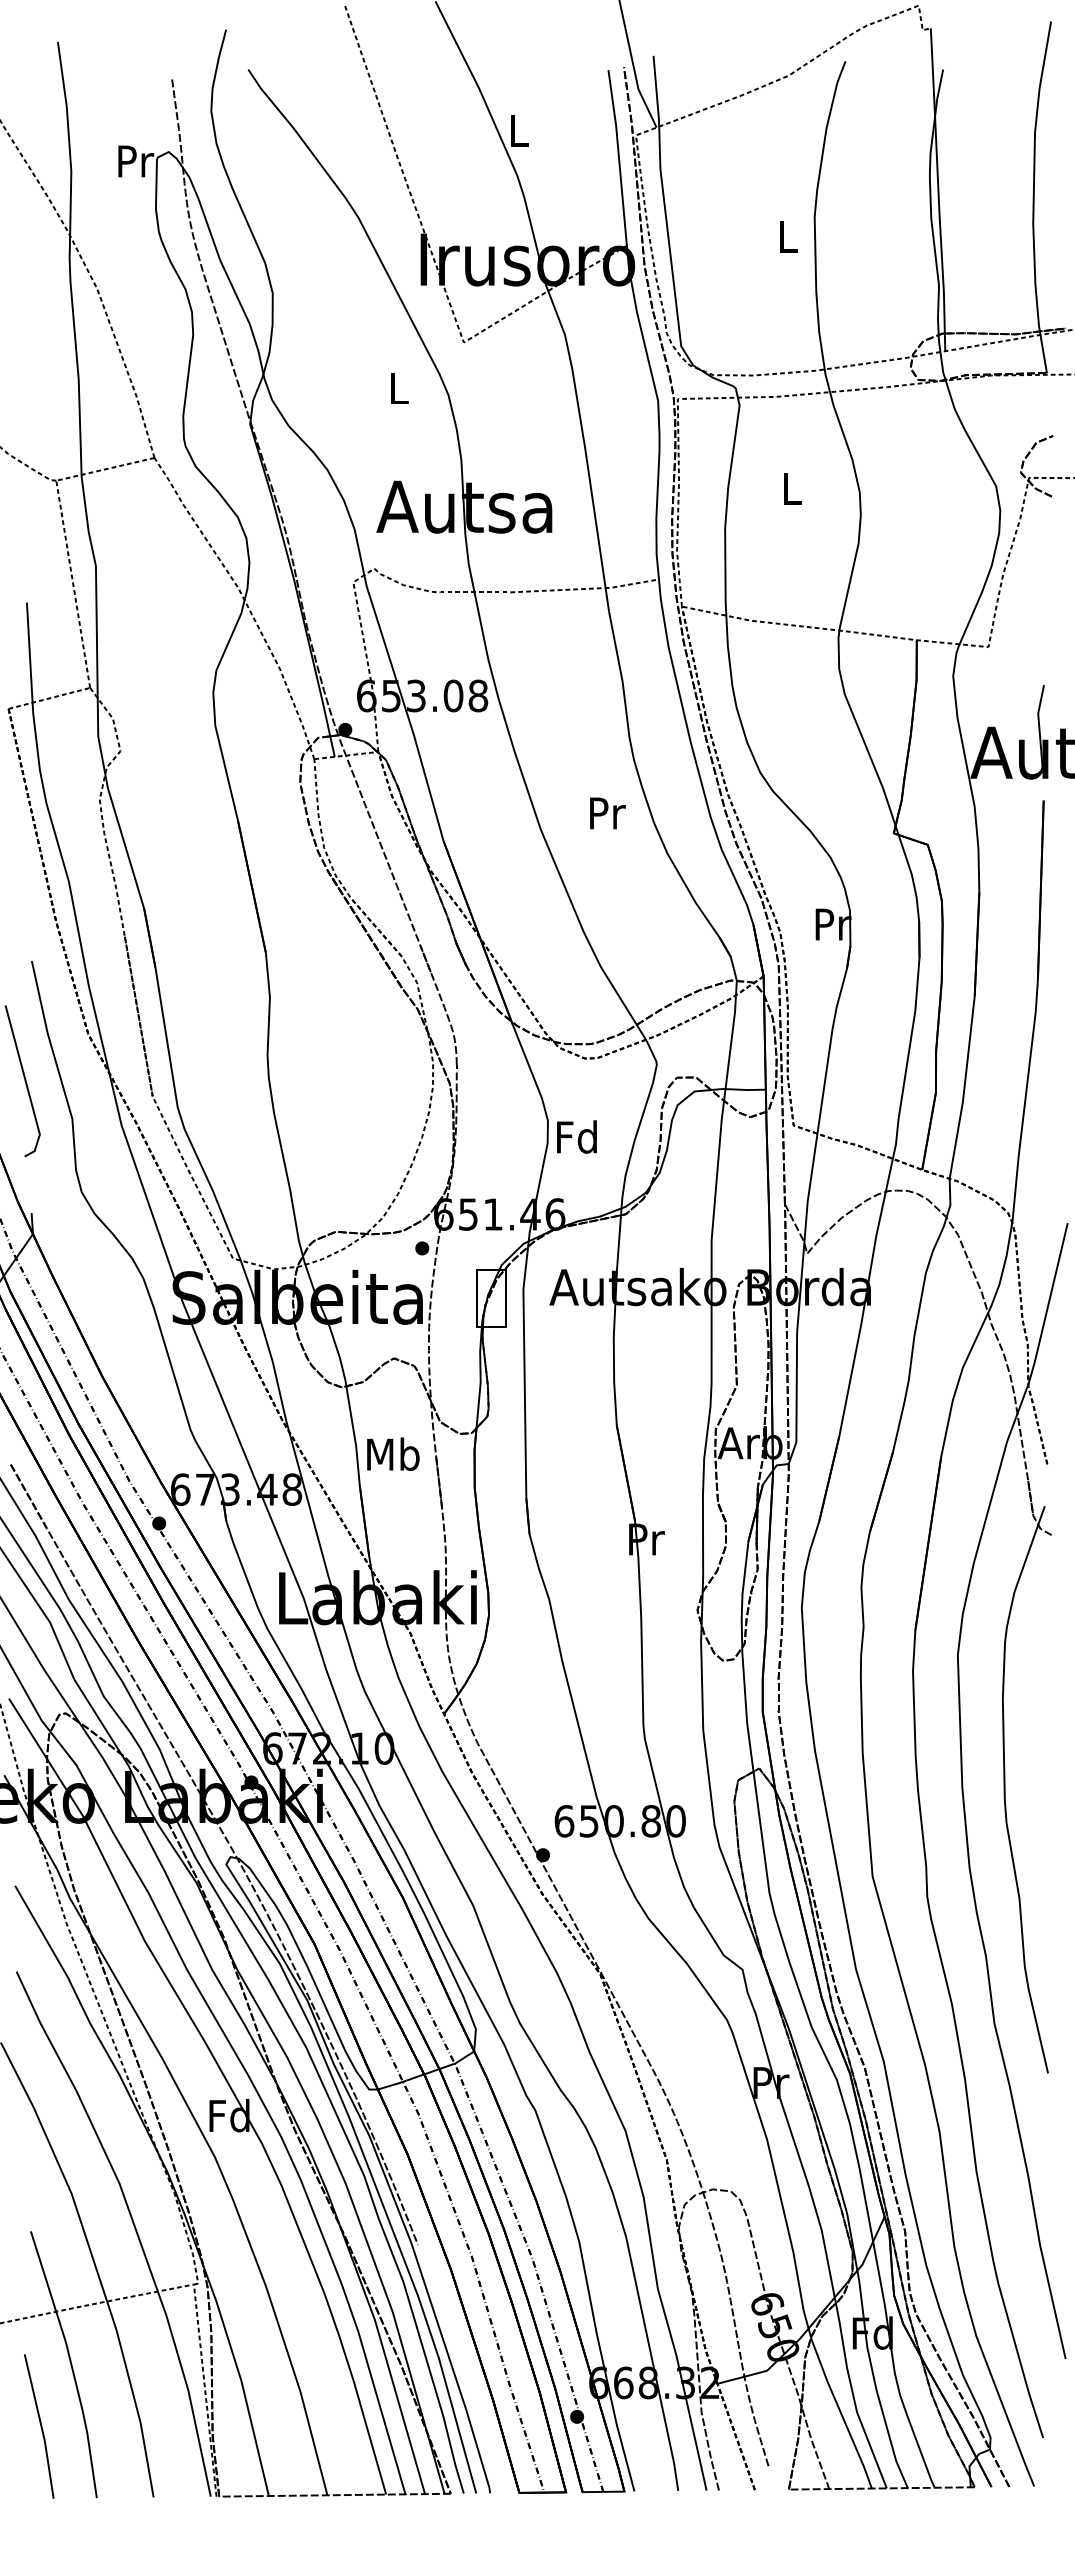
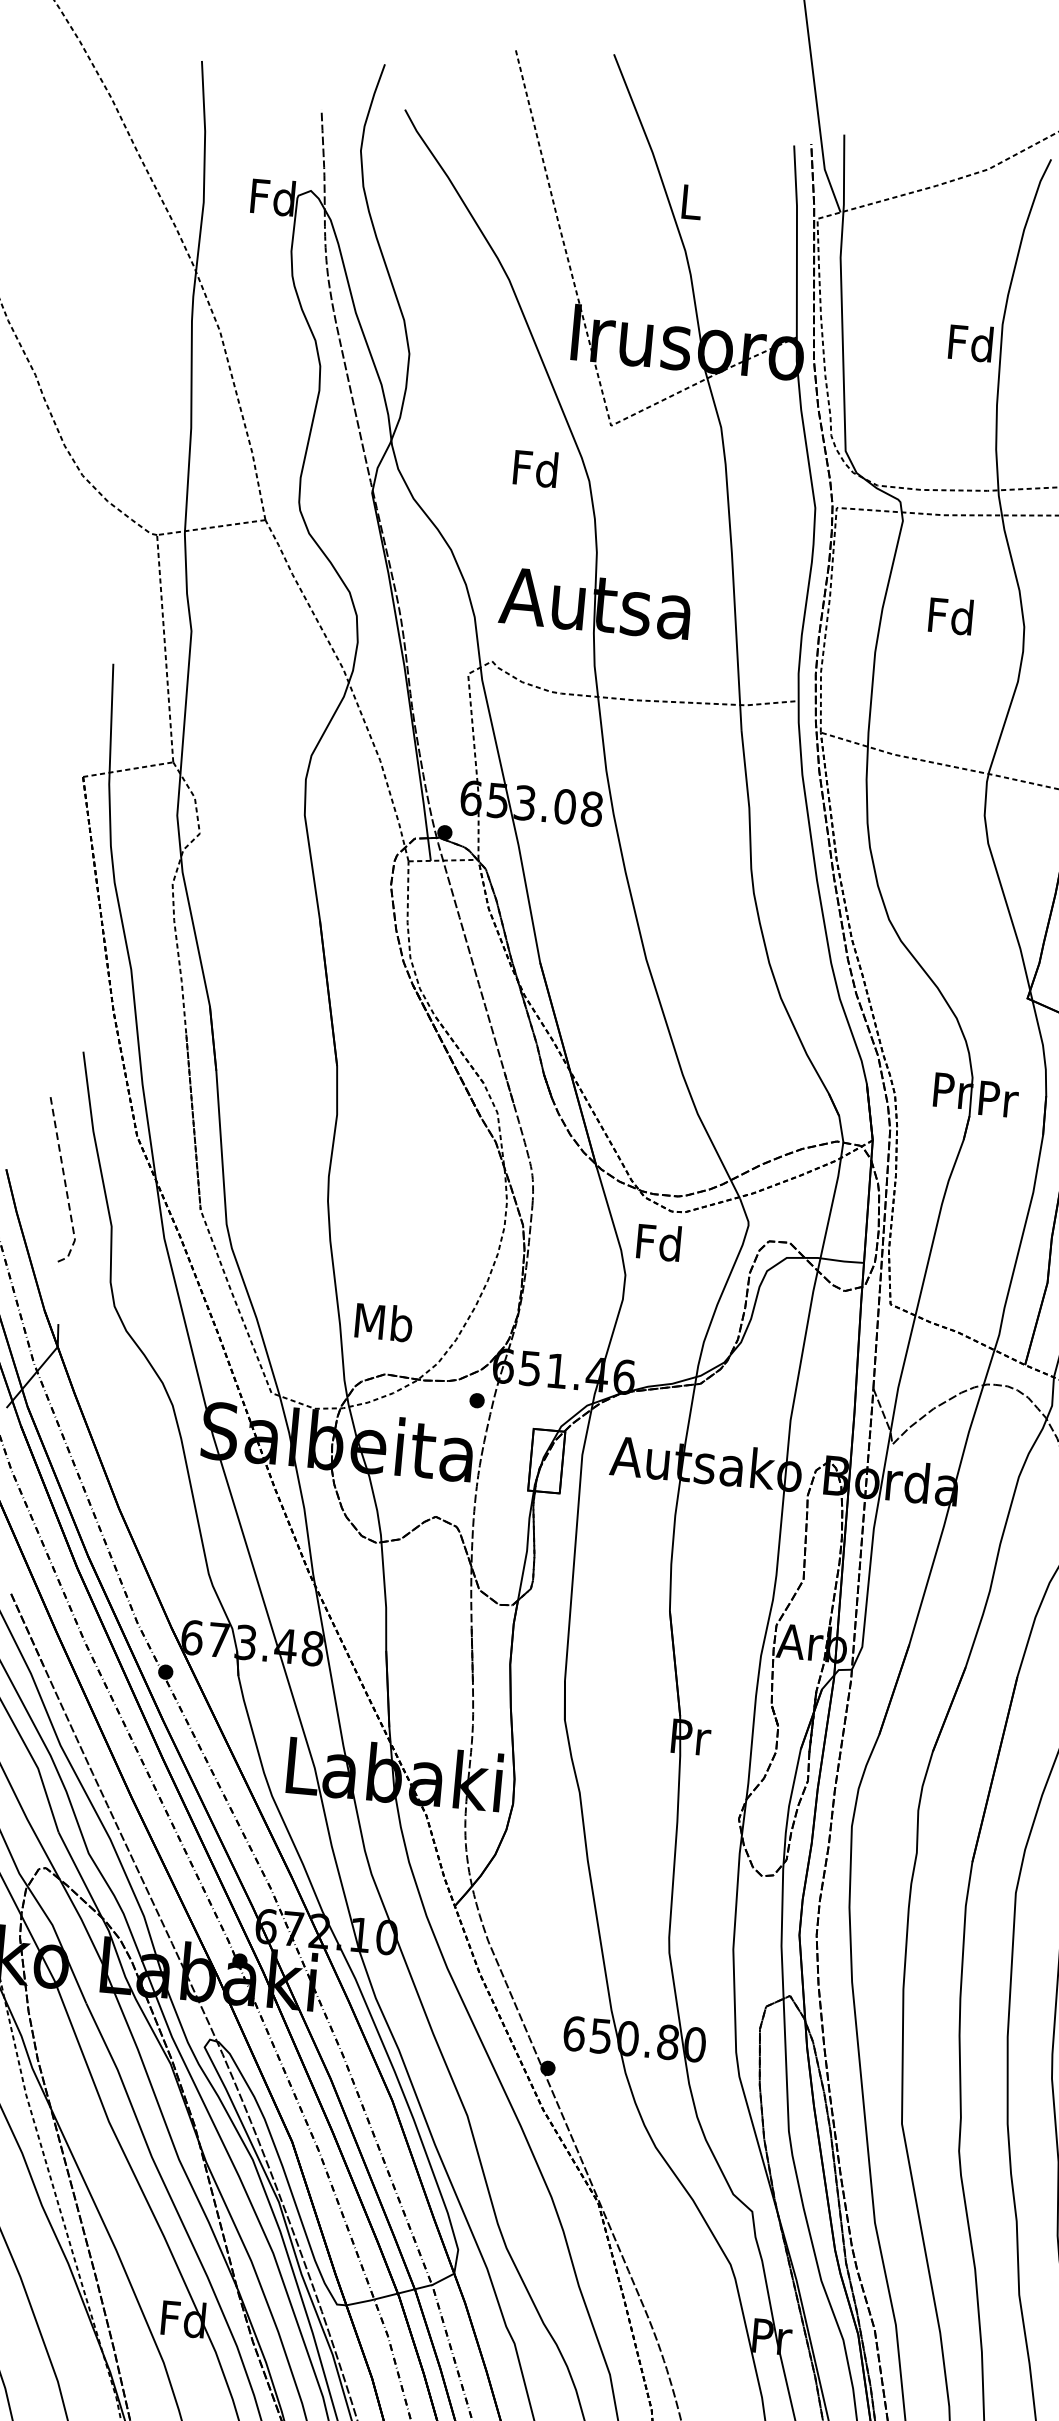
text: (134, 160) -> (273, 196), Pr -> Fd
text: (786, 236) -> (970, 342), L -> Fd
text: (398, 387) -> (536, 467), L -> Fd
text: (791, 488) -> (950, 615), L -> Fd
text: (607, 813) -> (998, 1099), moved
line: (26, 1085) -> (65, 1185), solid -> dashed
text: (576, 1136) -> (658, 1241), moved
text: (393, 1453) -> (384, 1321), moved

